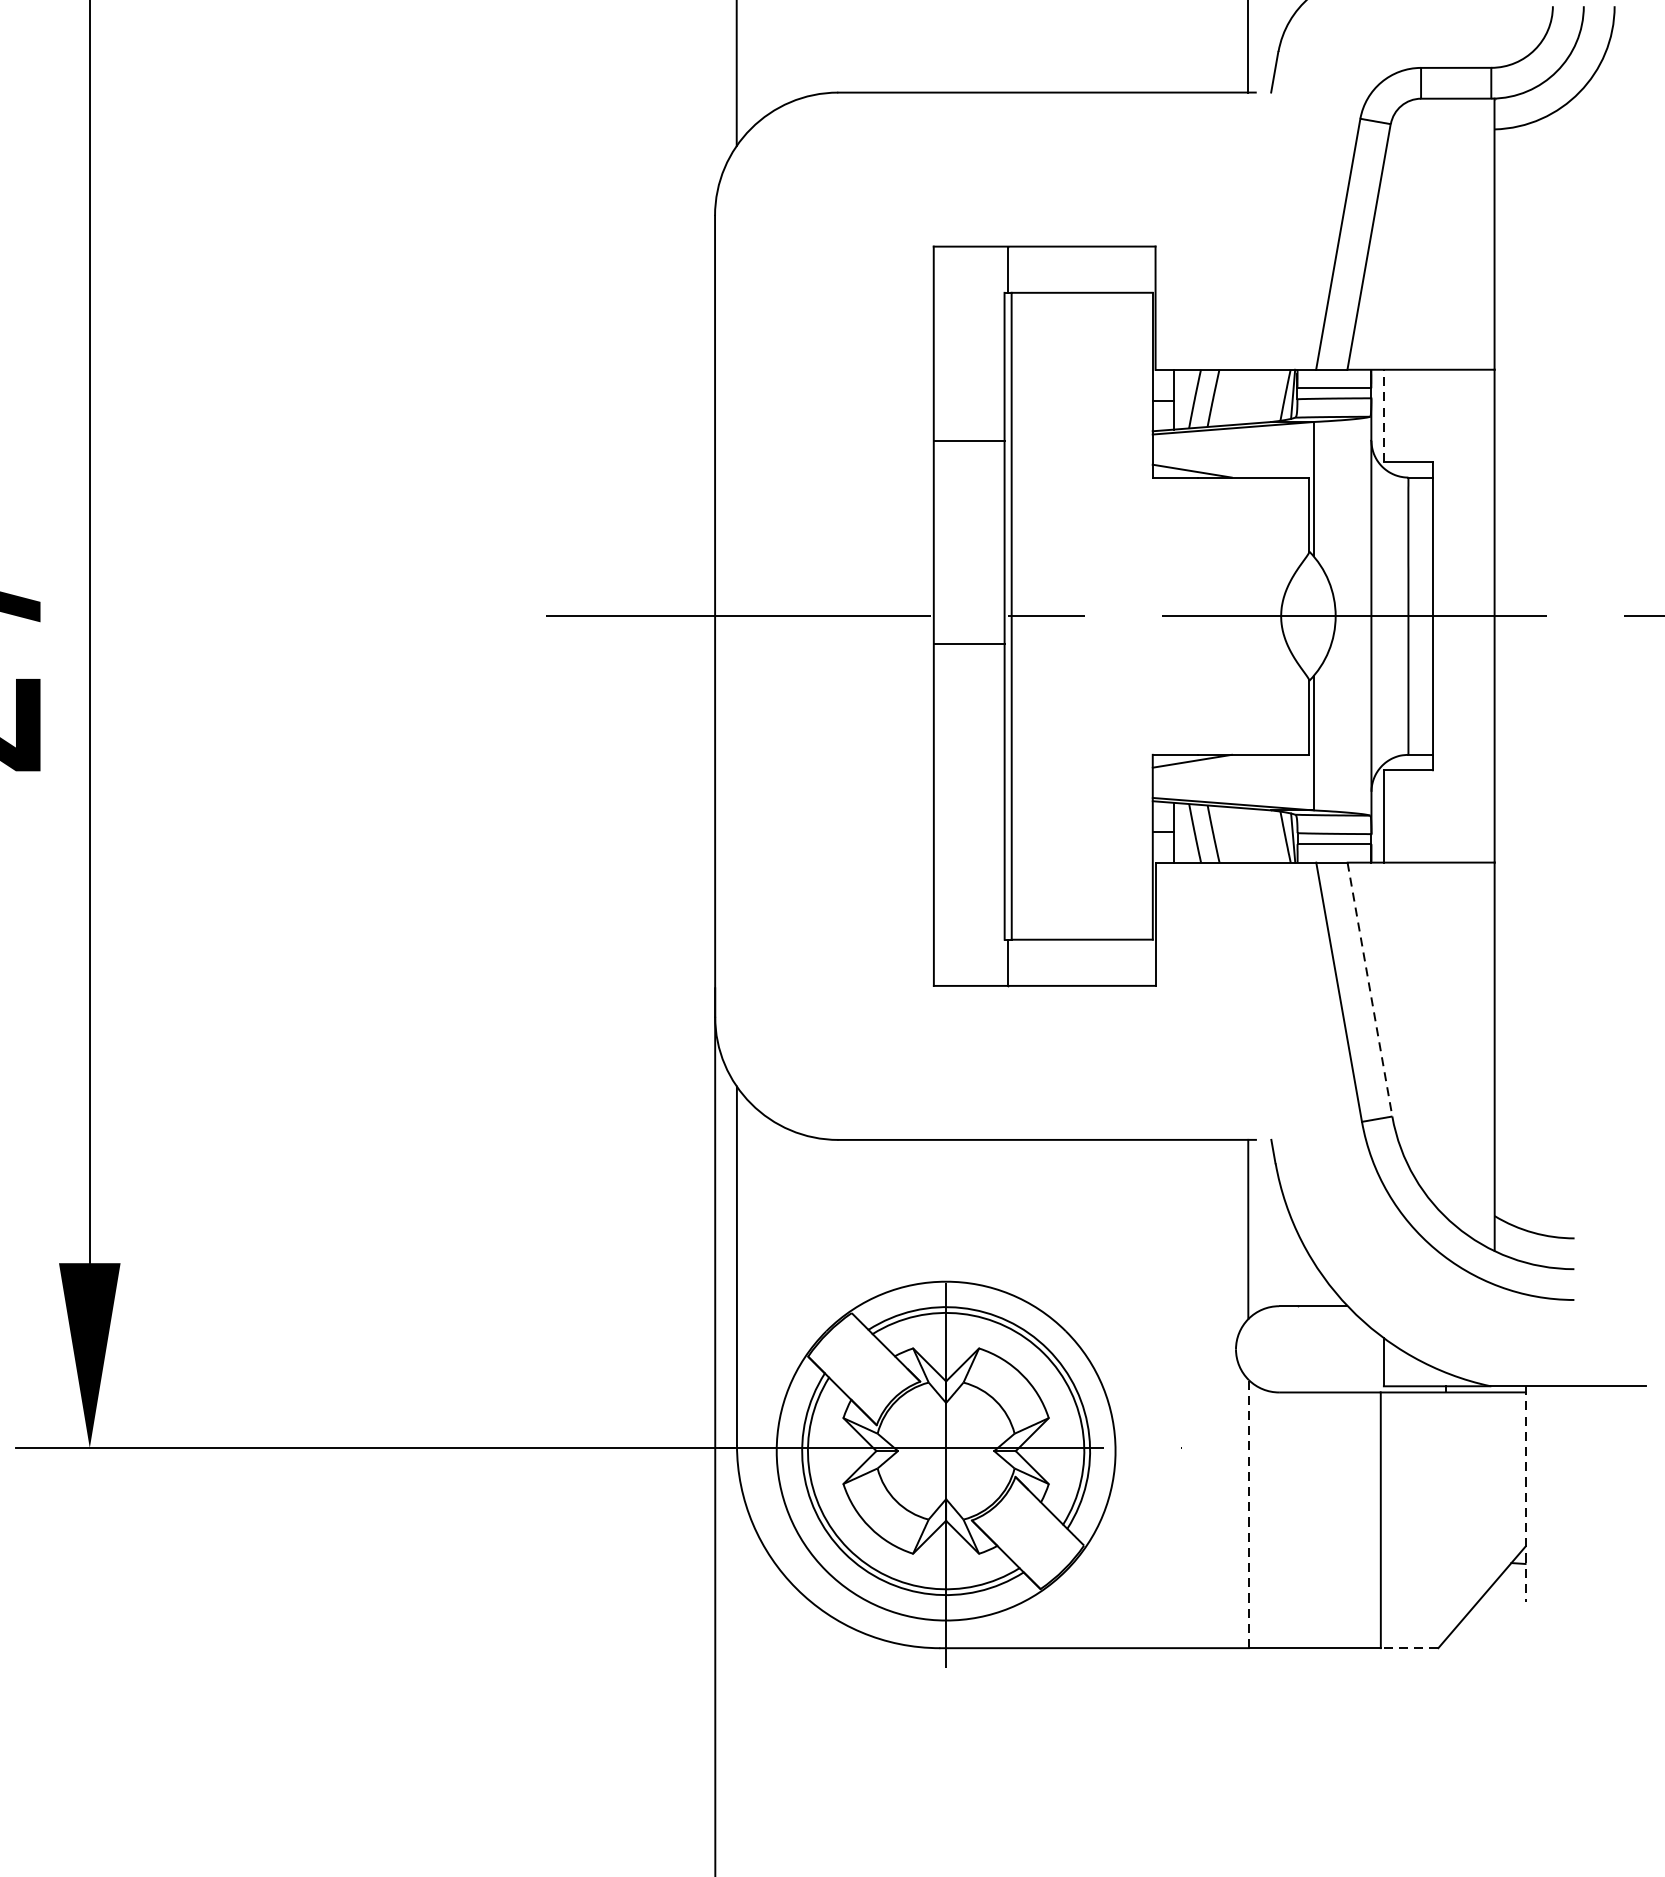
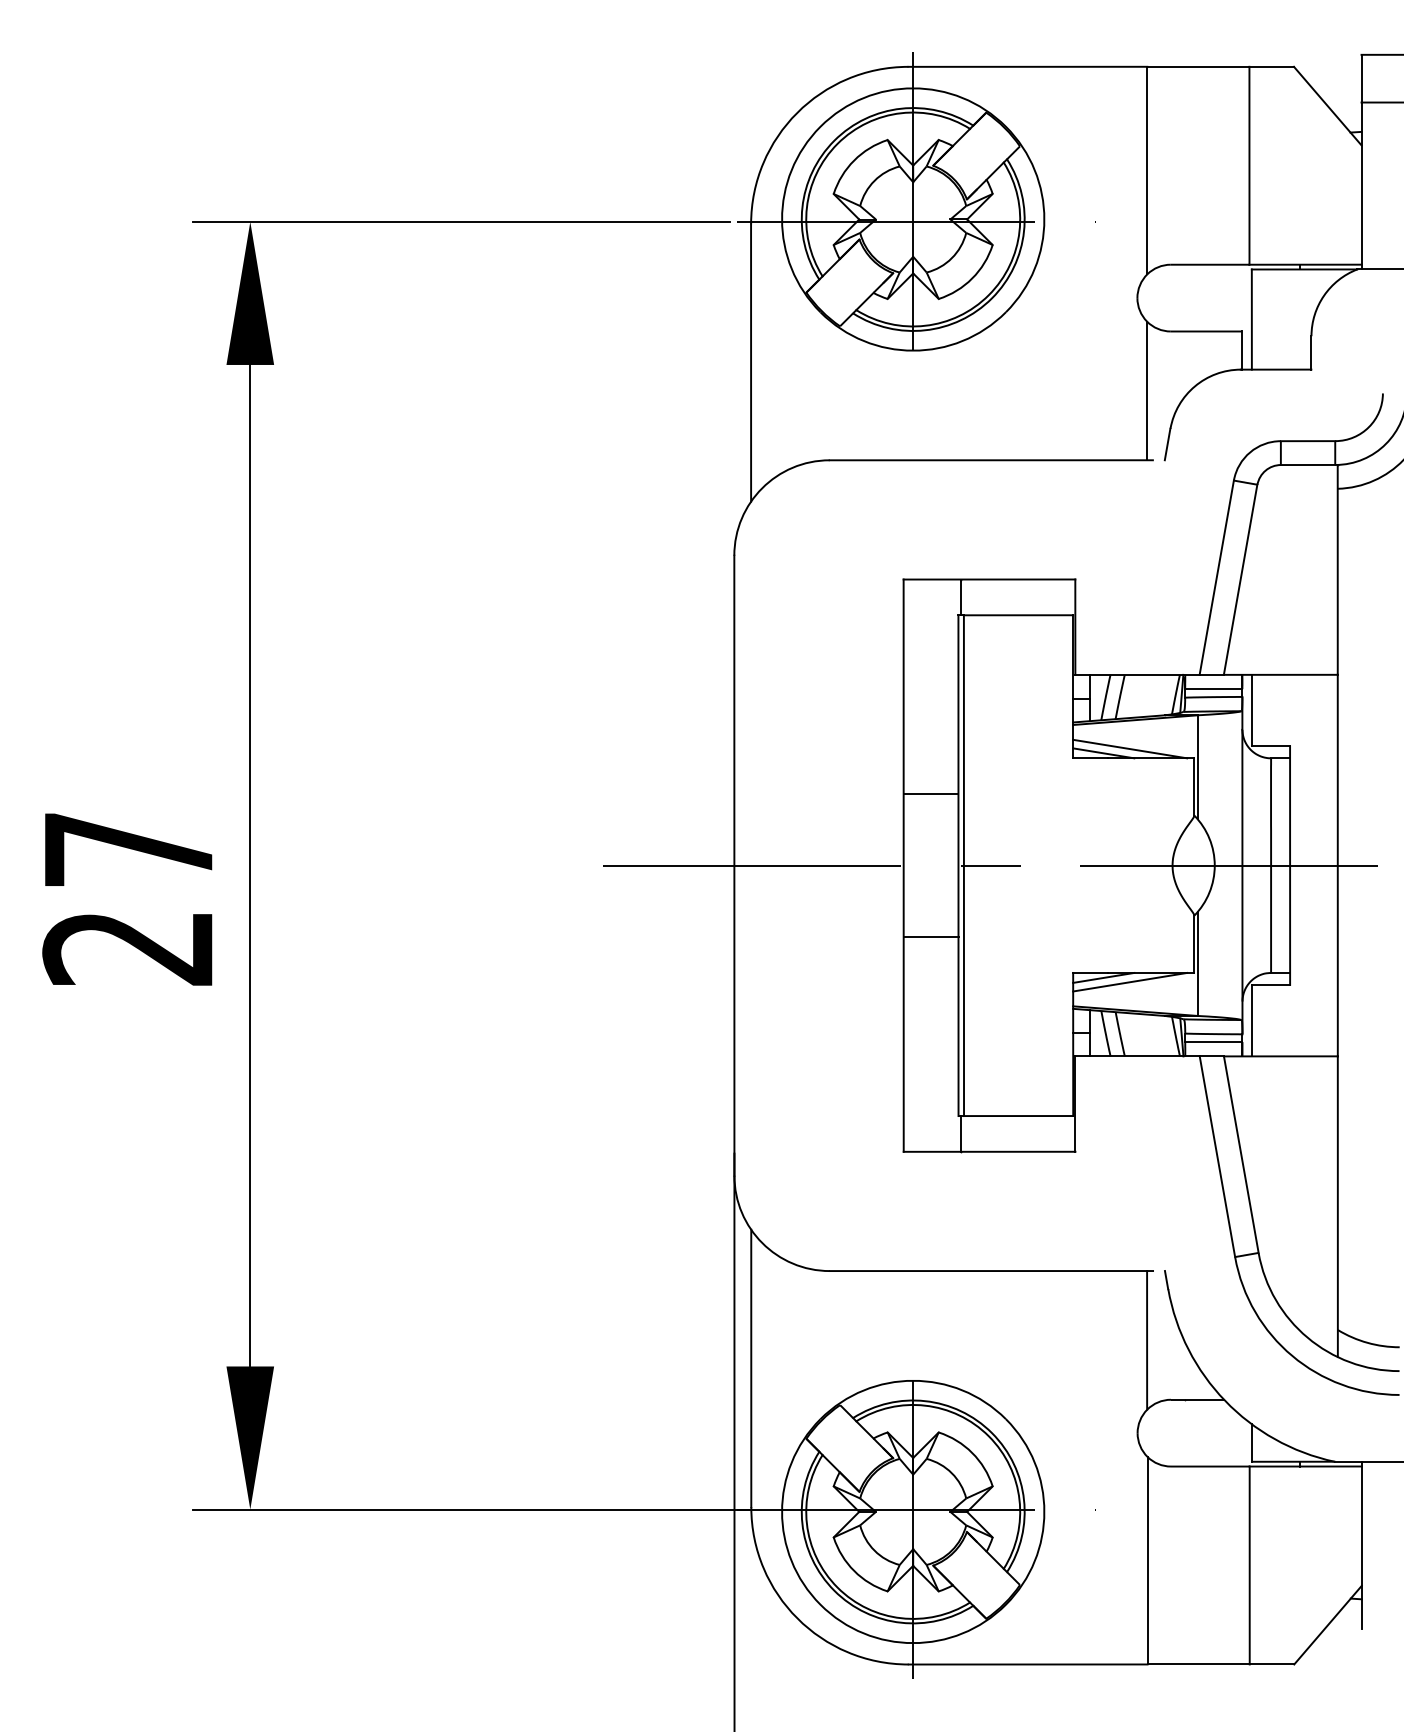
line: (1383, 415) -> (1251, 710), dashed -> solid
line: (968, 441) -> (930, 794), moved
line: (1226, 464) -> (1130, 748), added
line: (968, 644) -> (930, 937), moved
line: (1226, 765) -> (1130, 981), added
line: (1370, 989) -> (1241, 1154), dashed -> solid
line: (1525, 1494) -> (1361, 1545), dashed -> solid
line: (1248, 1513) -> (1147, 1560), dashed -> solid
line: (1408, 1648) -> (1271, 1664), dashed -> solid

